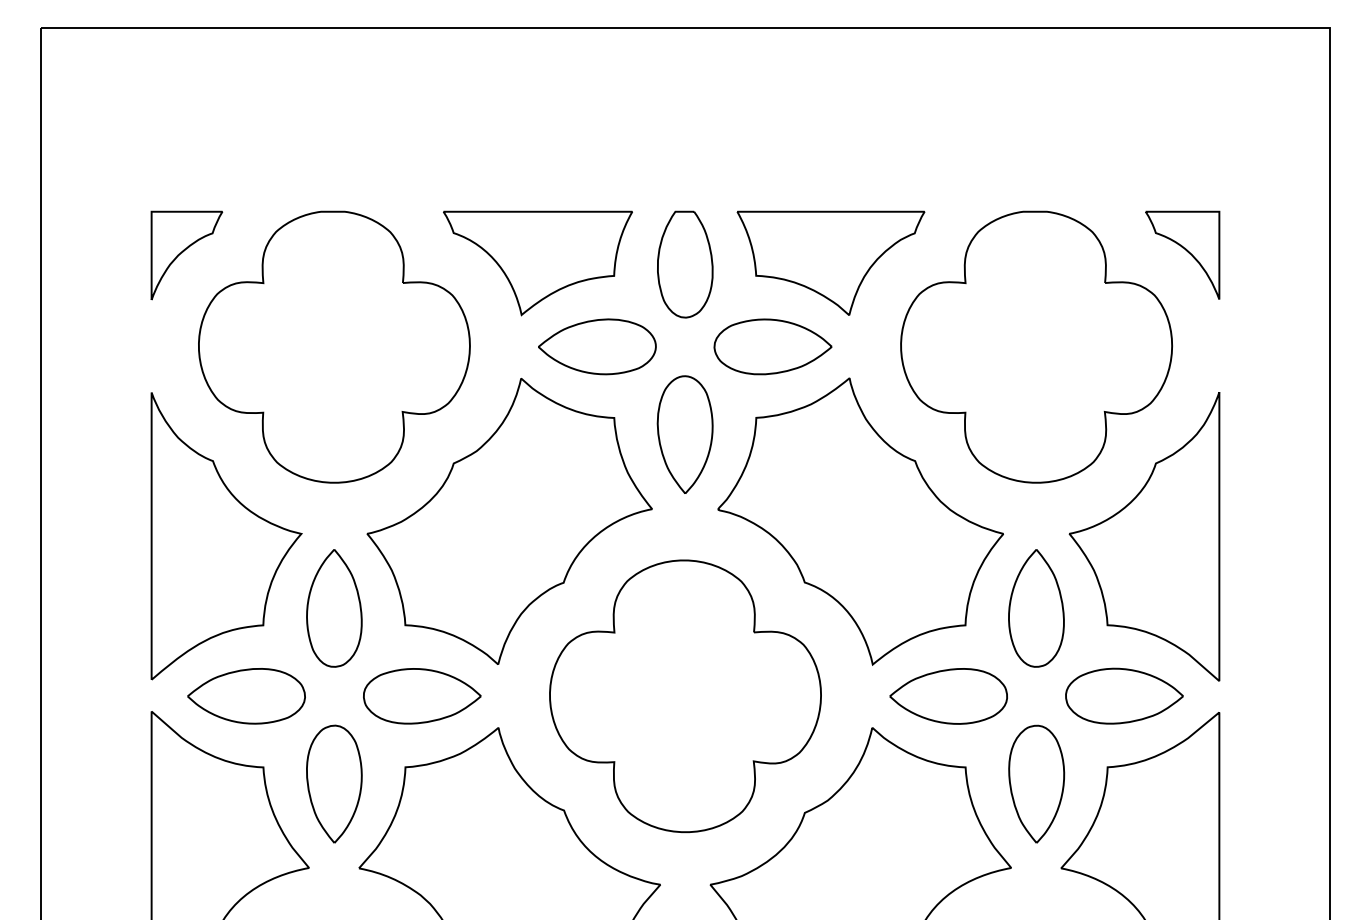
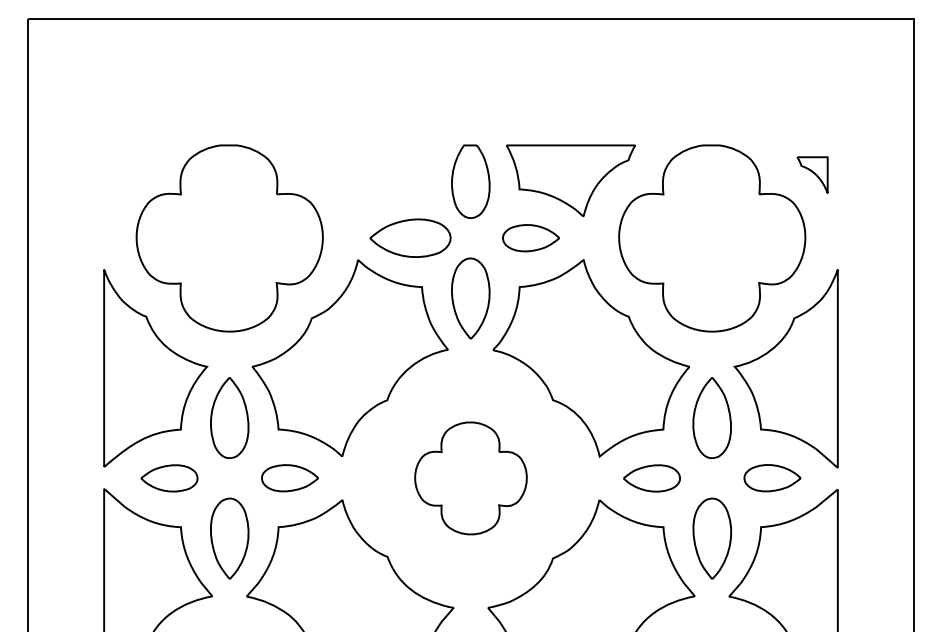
part: (1182, 254) -> (812, 174), size x0.6
part: (187, 255) -> (128, 175), removed
part: (537, 262) -> (369, 180), removed
part: (772, 345) -> (530, 237), size x0.7
part: (421, 695) -> (289, 477), size x0.7
part: (1124, 695) -> (772, 477), size x0.7
part: (246, 696) -> (169, 478), size x0.7
part: (684, 696) -> (470, 478), size x0.6
part: (948, 696) -> (651, 478), size x0.7

